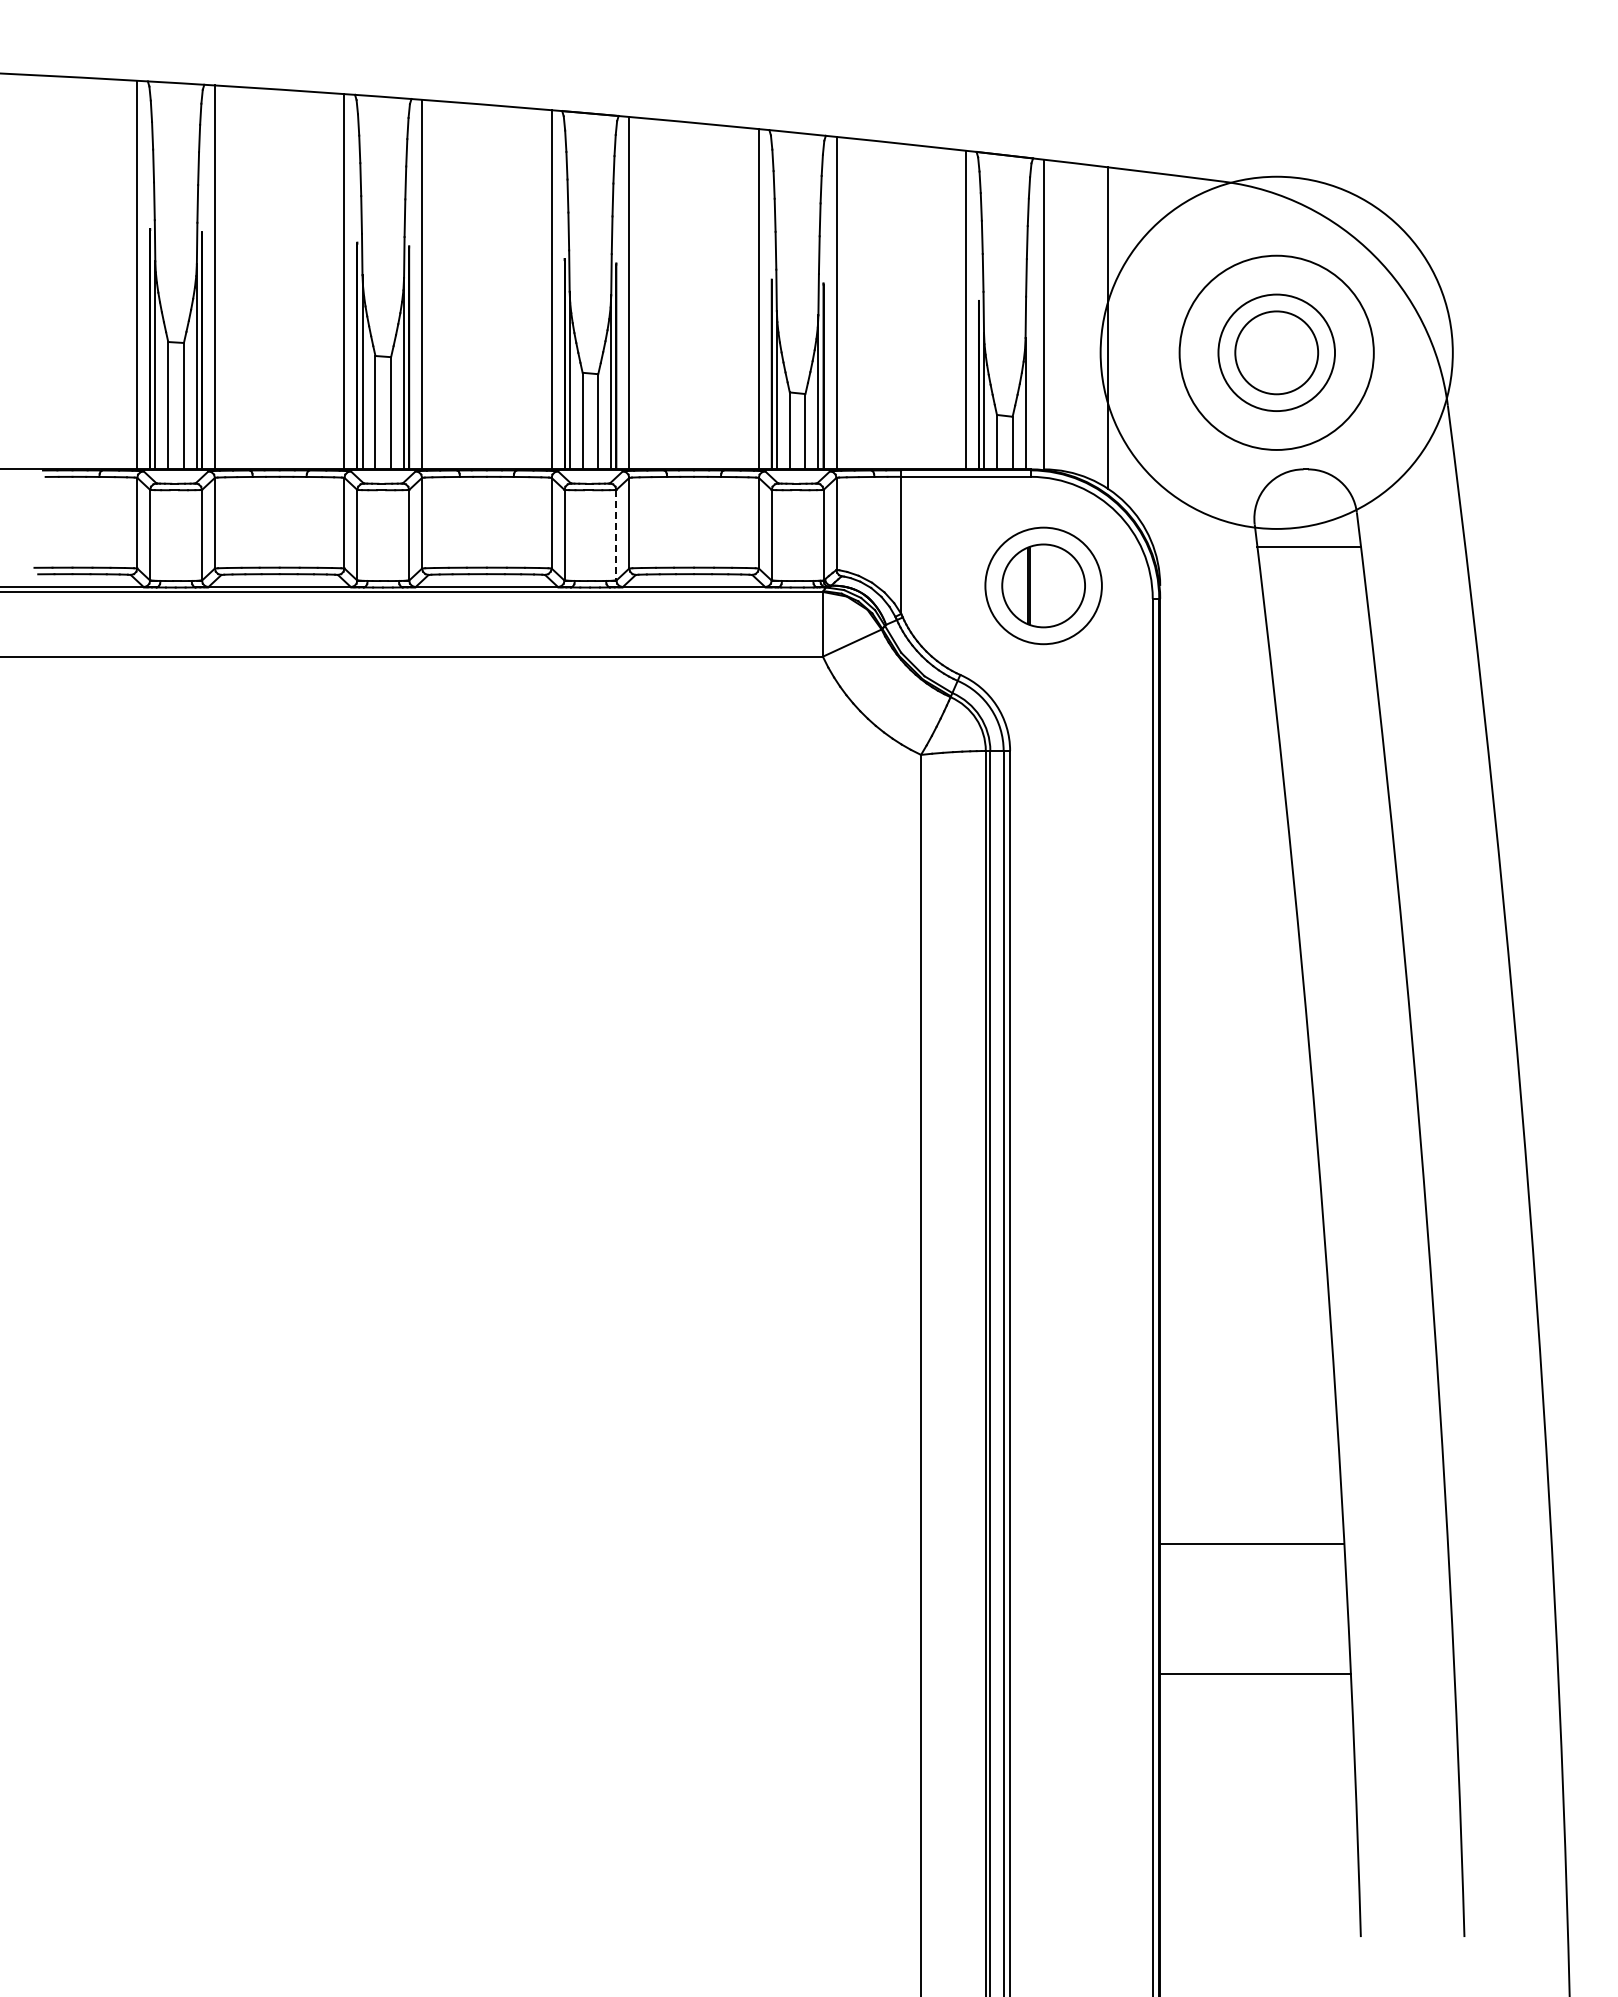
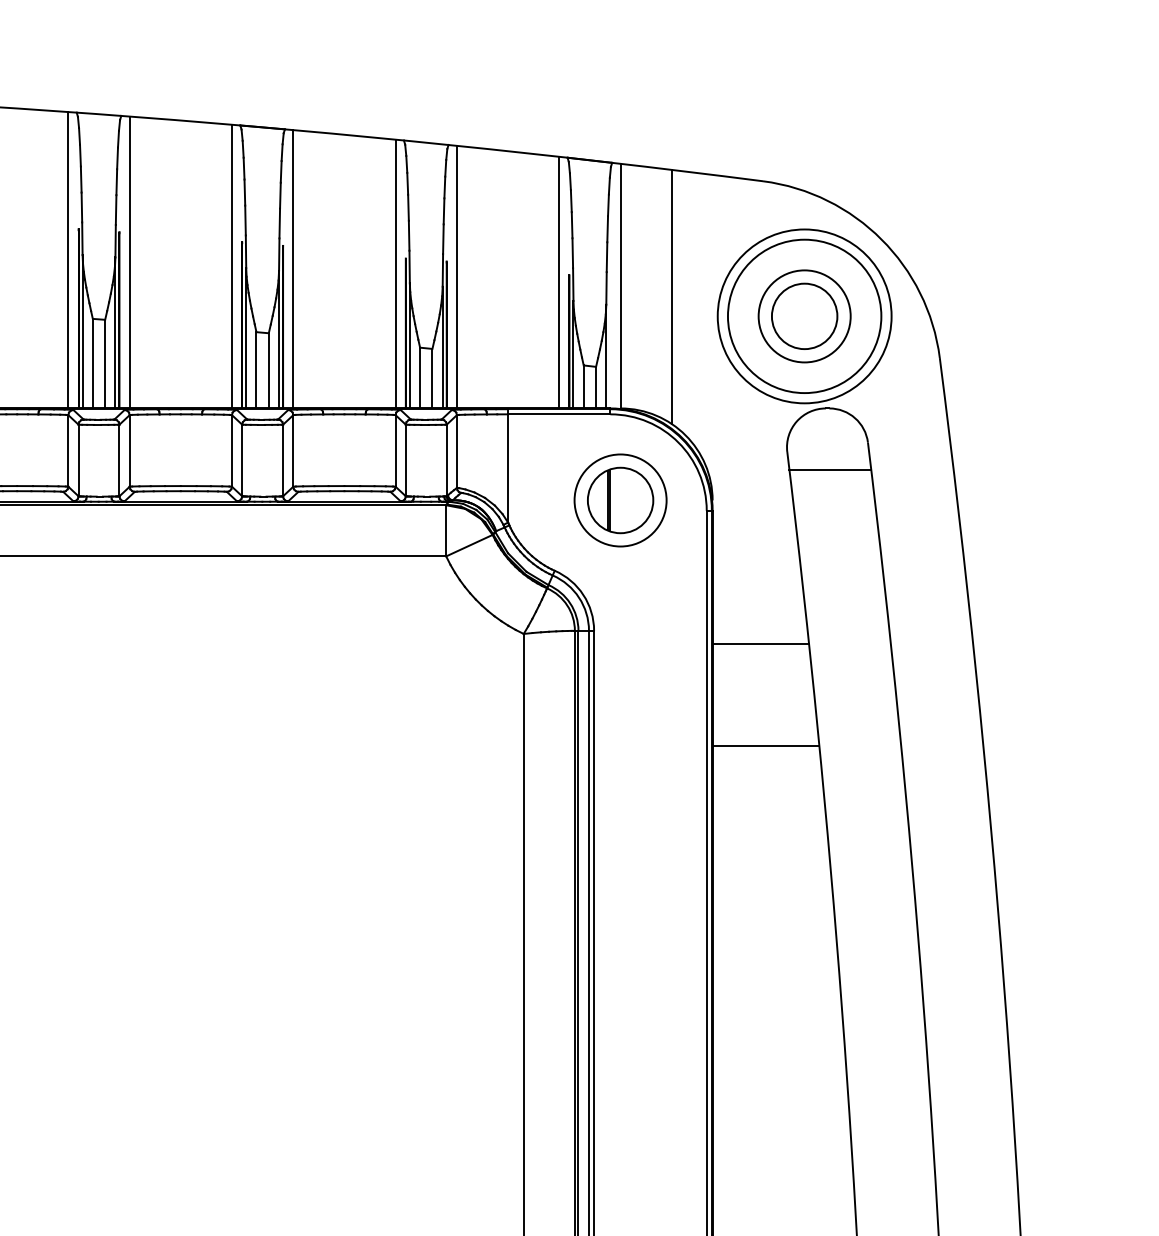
circle: (1276, 352) -> (804, 316), size x0.62
line: (616, 535) -> (283, 460), dashed -> solid
line: (1221, 767) -> (761, 643), added
line: (1227, 896) -> (765, 745), added

